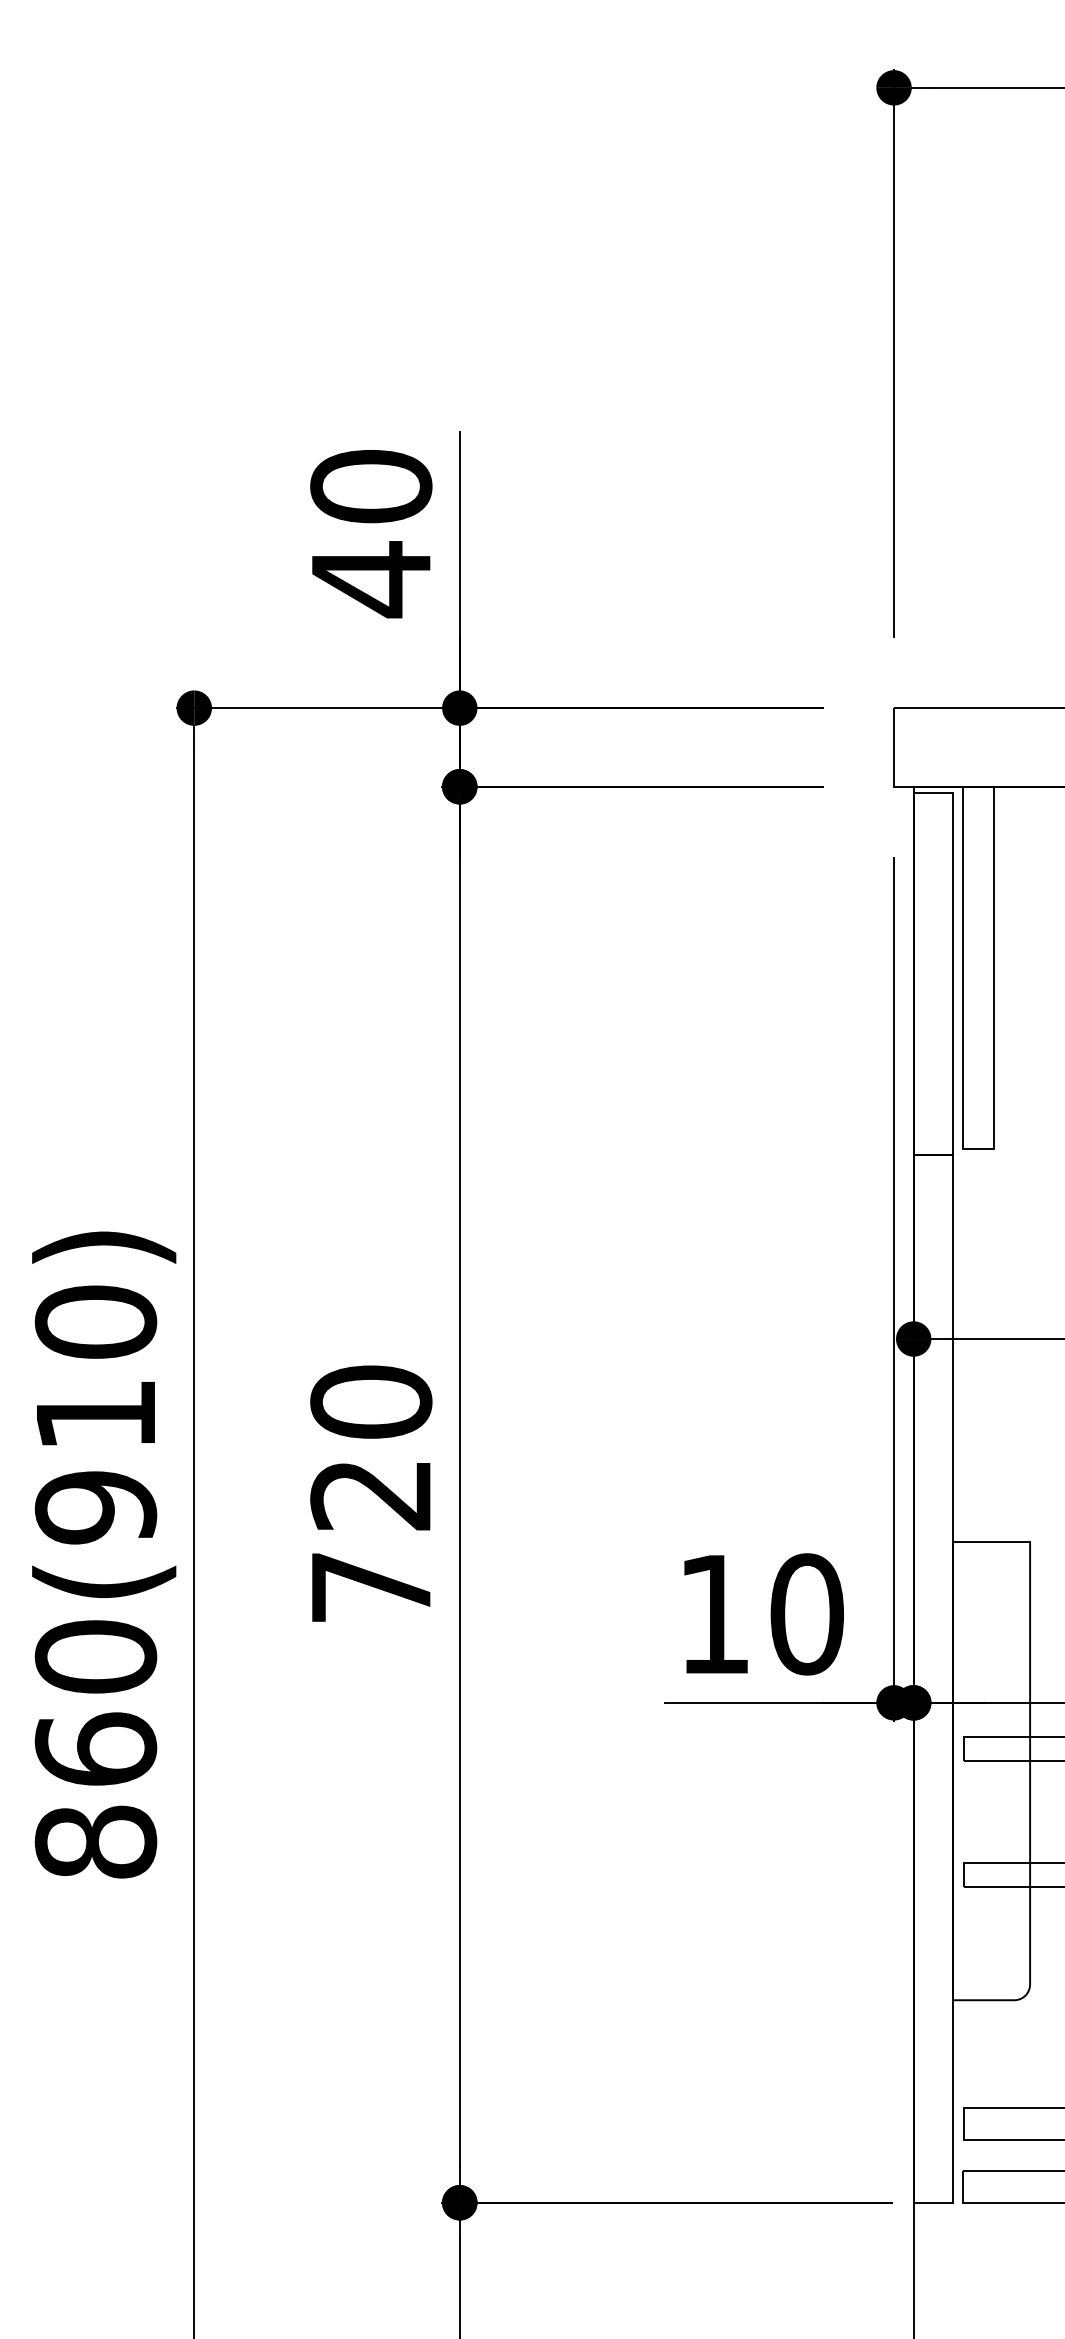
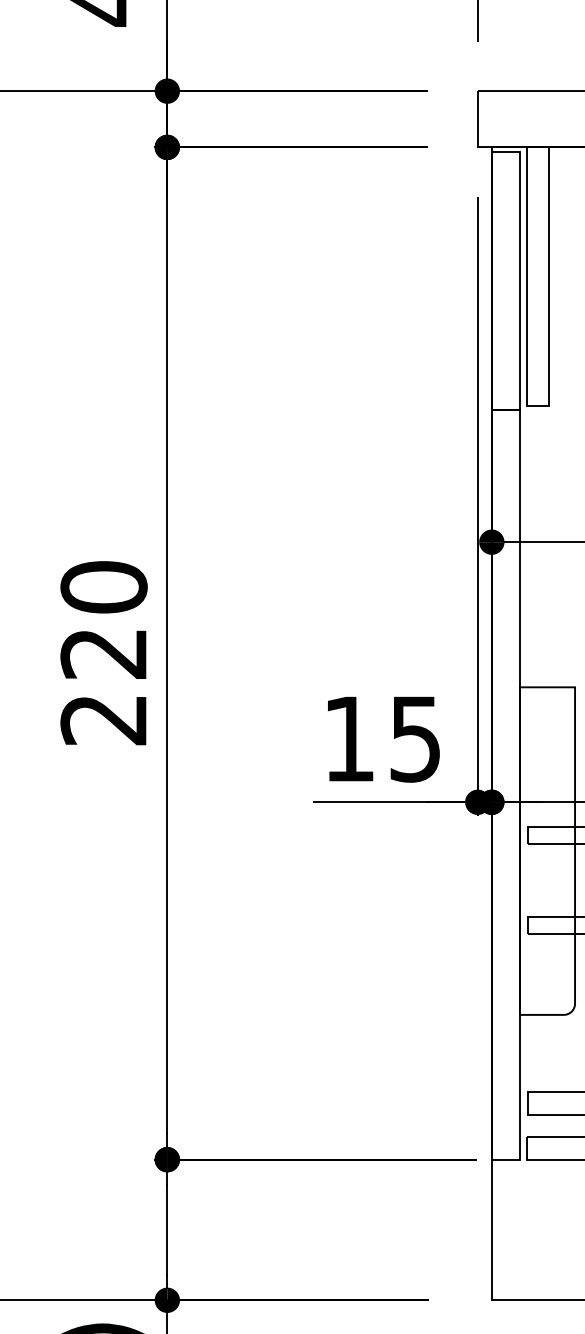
text: (370, 1587) -> (103, 719), 720 -> 220
text: (806, 1614) -> (415, 739), 10 -> 15

